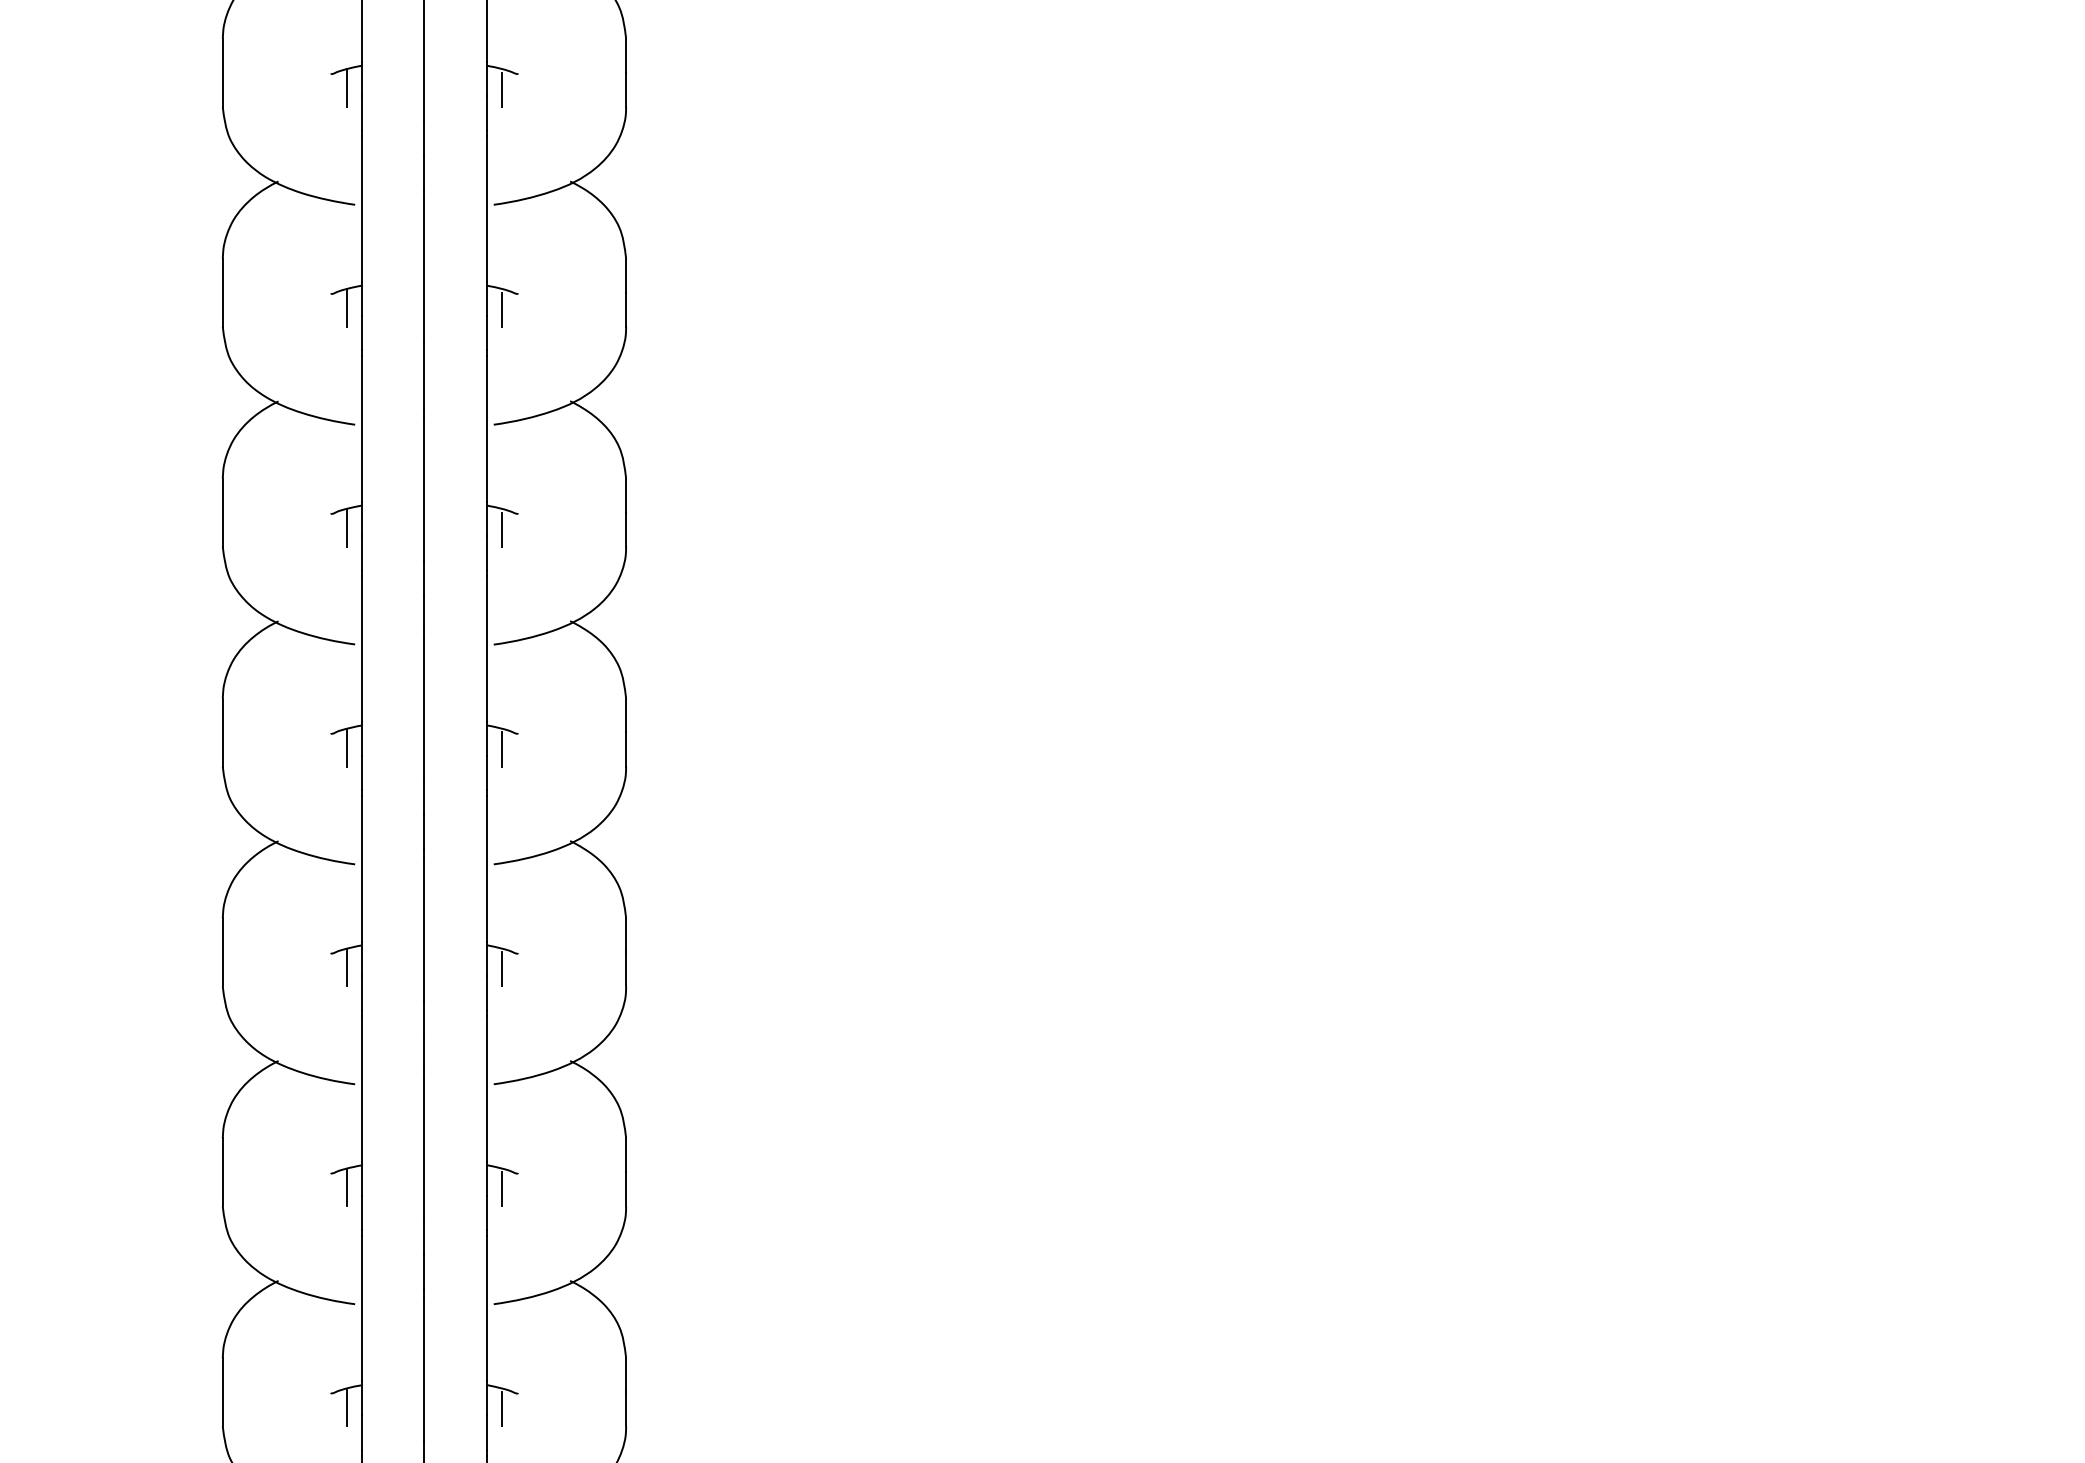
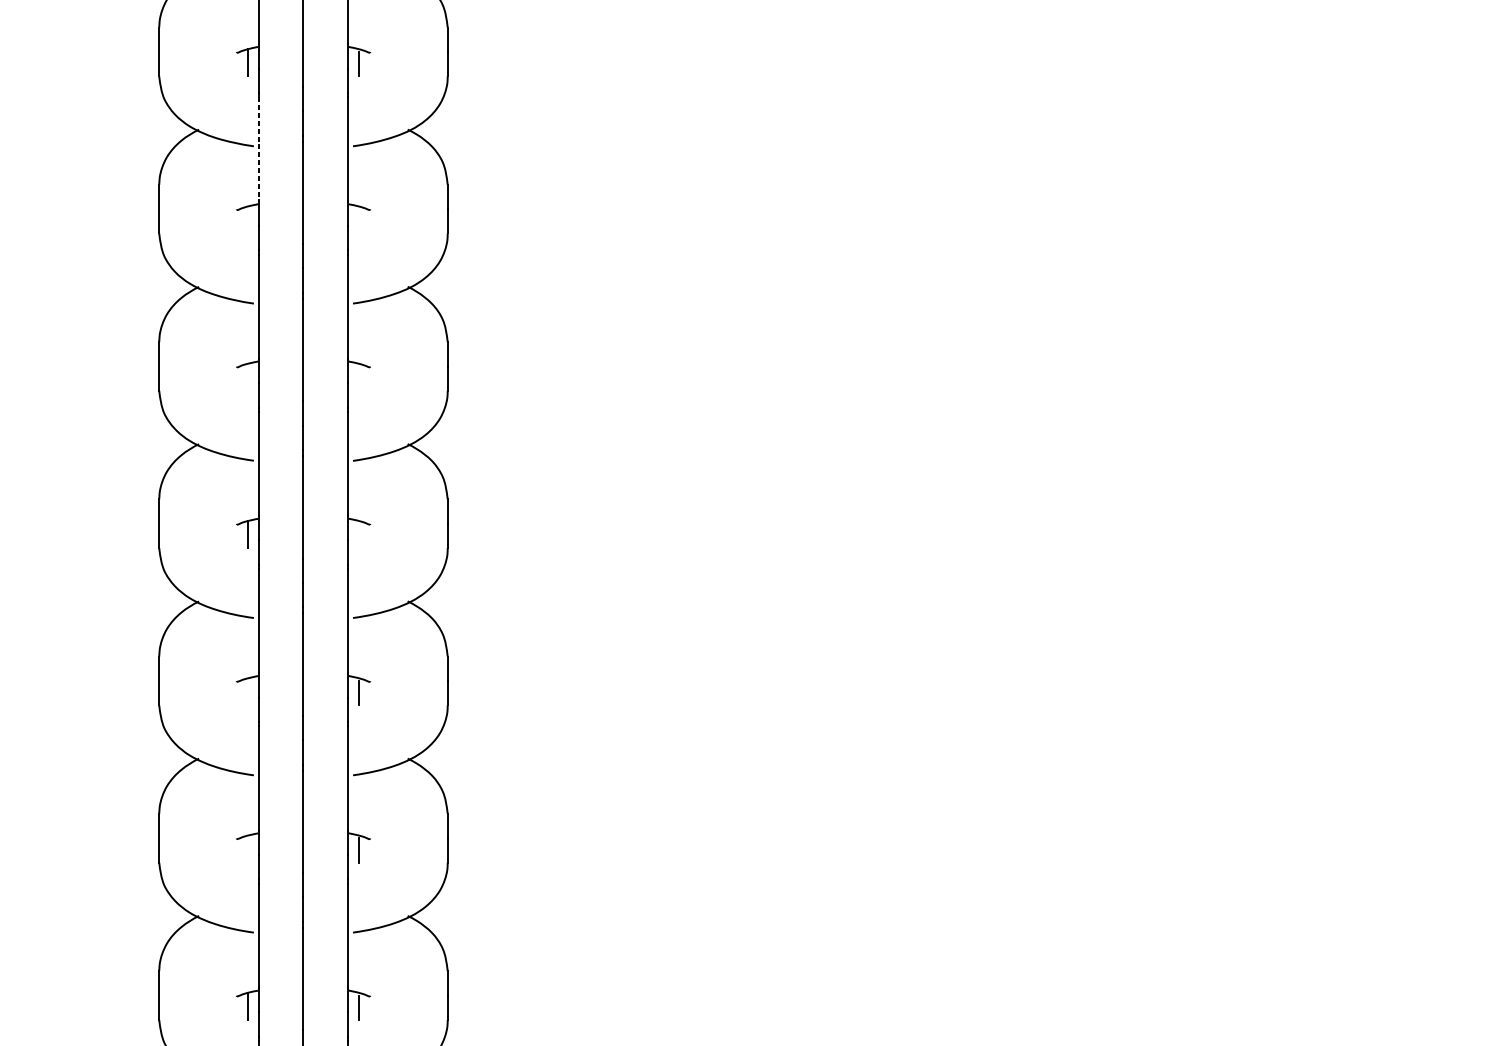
line: (362, 209) -> (259, 149), solid -> dashed
line: (347, 307) -> (248, 219), removed
line: (501, 309) -> (358, 221), removed
line: (347, 527) -> (248, 377), removed
line: (501, 529) -> (358, 378), removed
line: (501, 749) -> (358, 535), removed
line: (347, 967) -> (248, 691), removed
line: (347, 1187) -> (248, 849), removed

